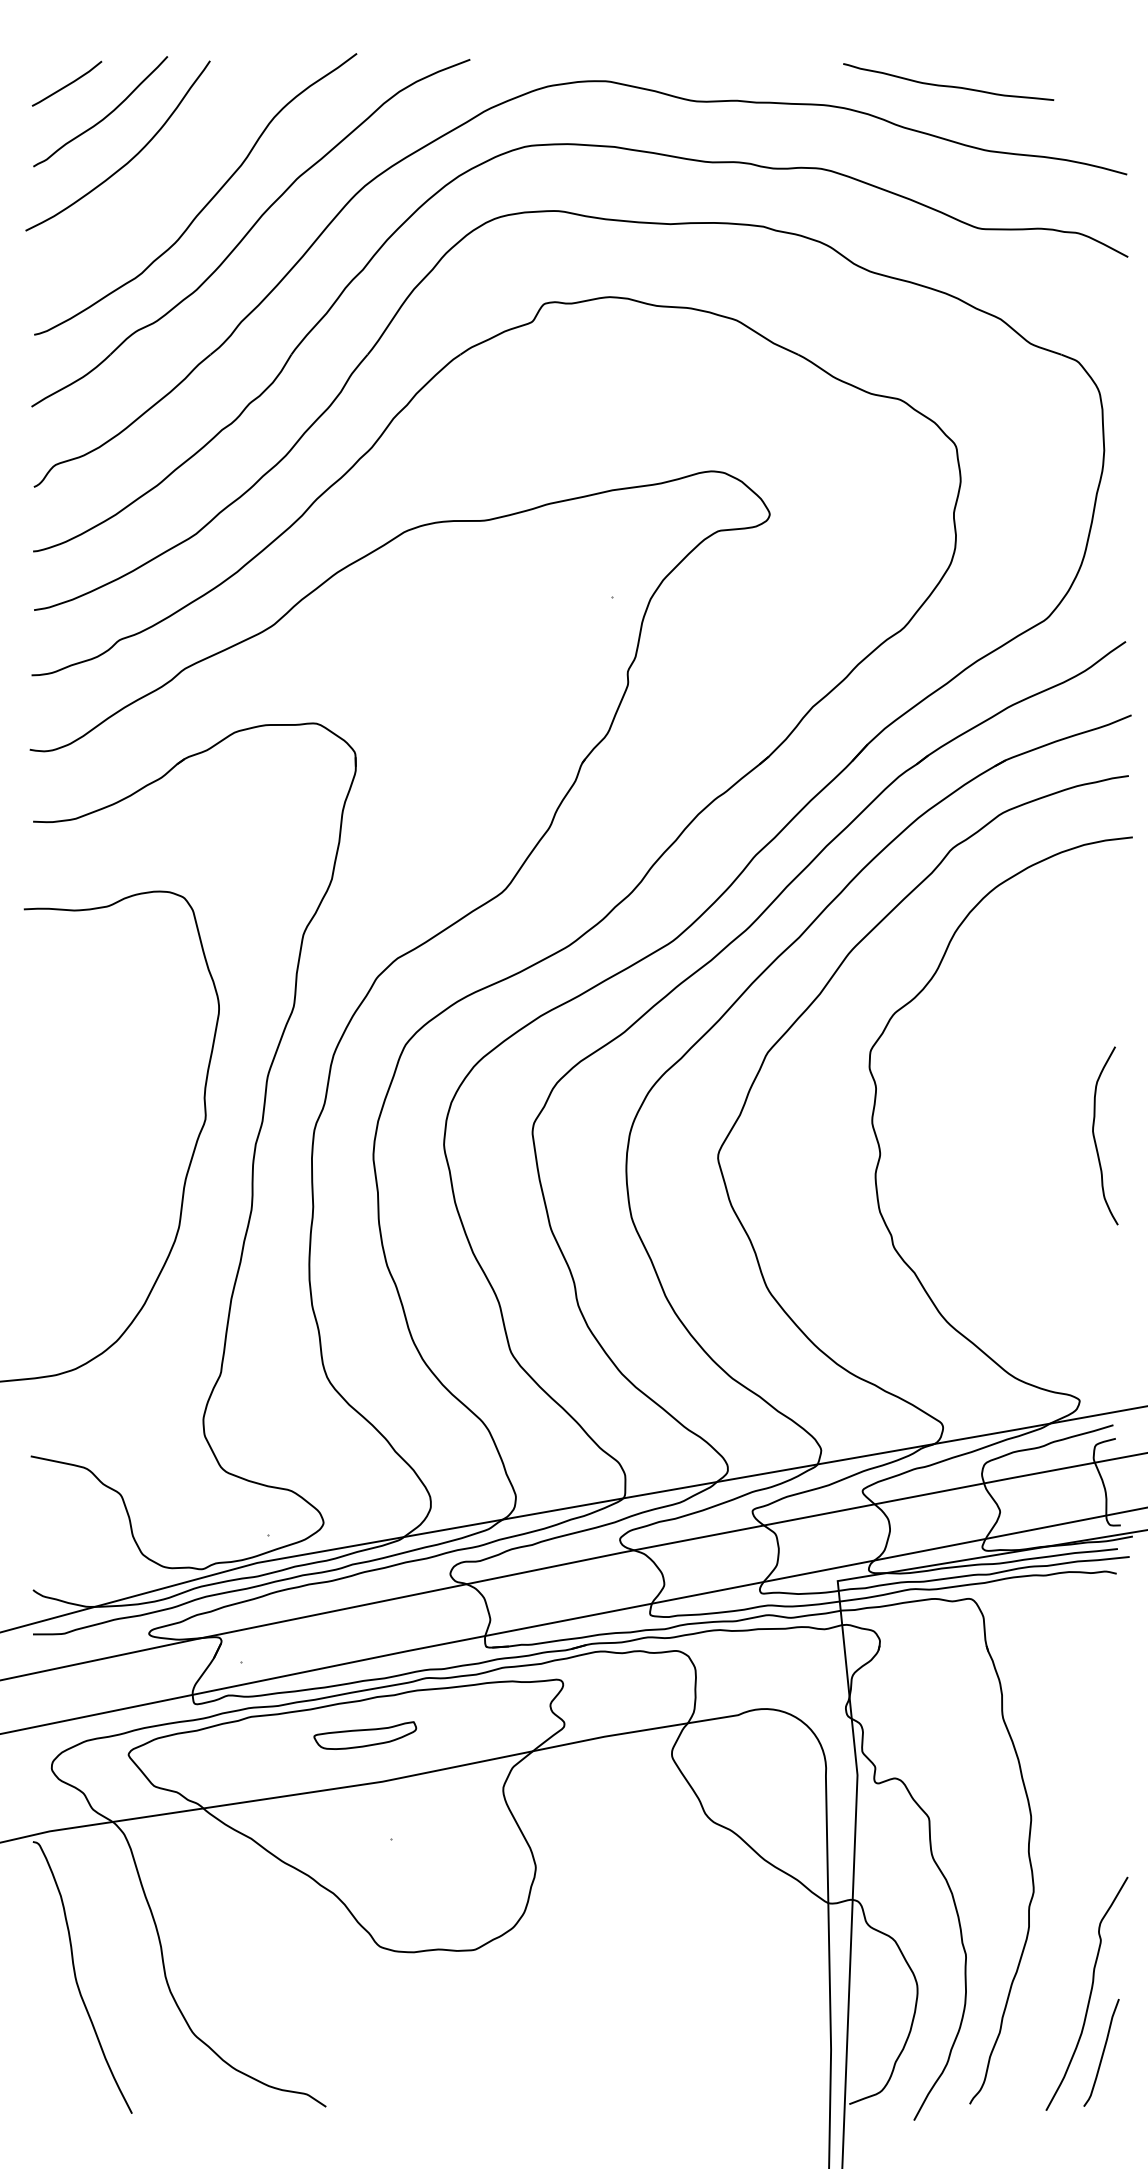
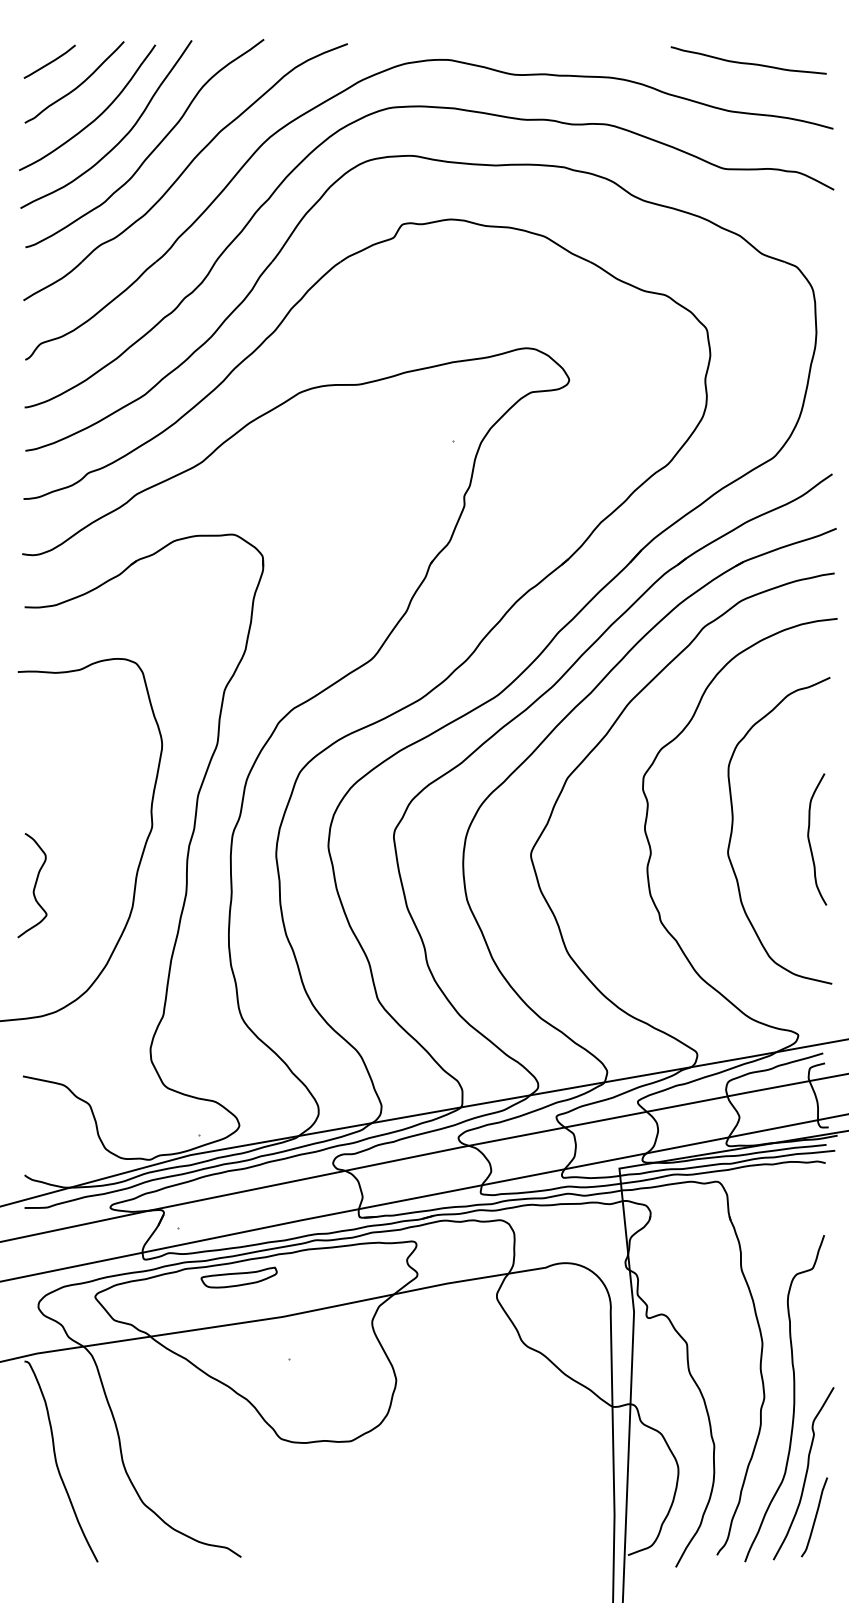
curve: (948, 85) -> (748, 63), moved
curve: (167, 184) -> (124, 136), added
curve: (991, 1118) -> (733, 826), added
curve: (45, 1200) -> (33, 887), added
part: (365, 1735) -> (239, 1277), moved
curve: (1073, 1892) -> (793, 1398), added

